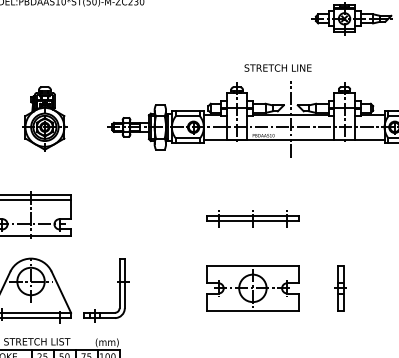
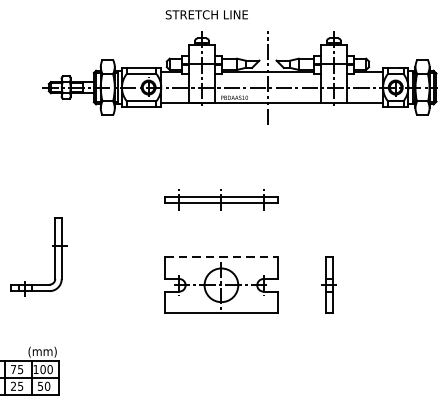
text: (277, 67) -> (206, 14), moved
line: (252, 265) -> (220, 257), solid -> dashed
part: (119, 290) -> (55, 257), moved

